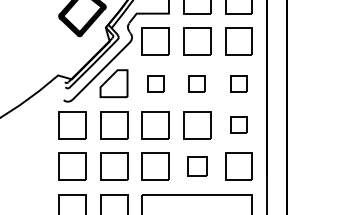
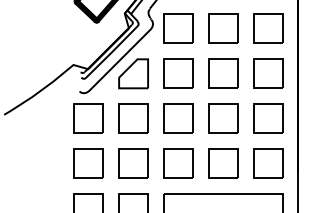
part: (155, 83) -> (178, 73), size x1.67
part: (197, 83) -> (223, 73), size x1.67
part: (238, 83) -> (267, 73), size x1.67
part: (238, 125) -> (267, 118), size x1.67
part: (197, 166) -> (223, 162), size x1.43

